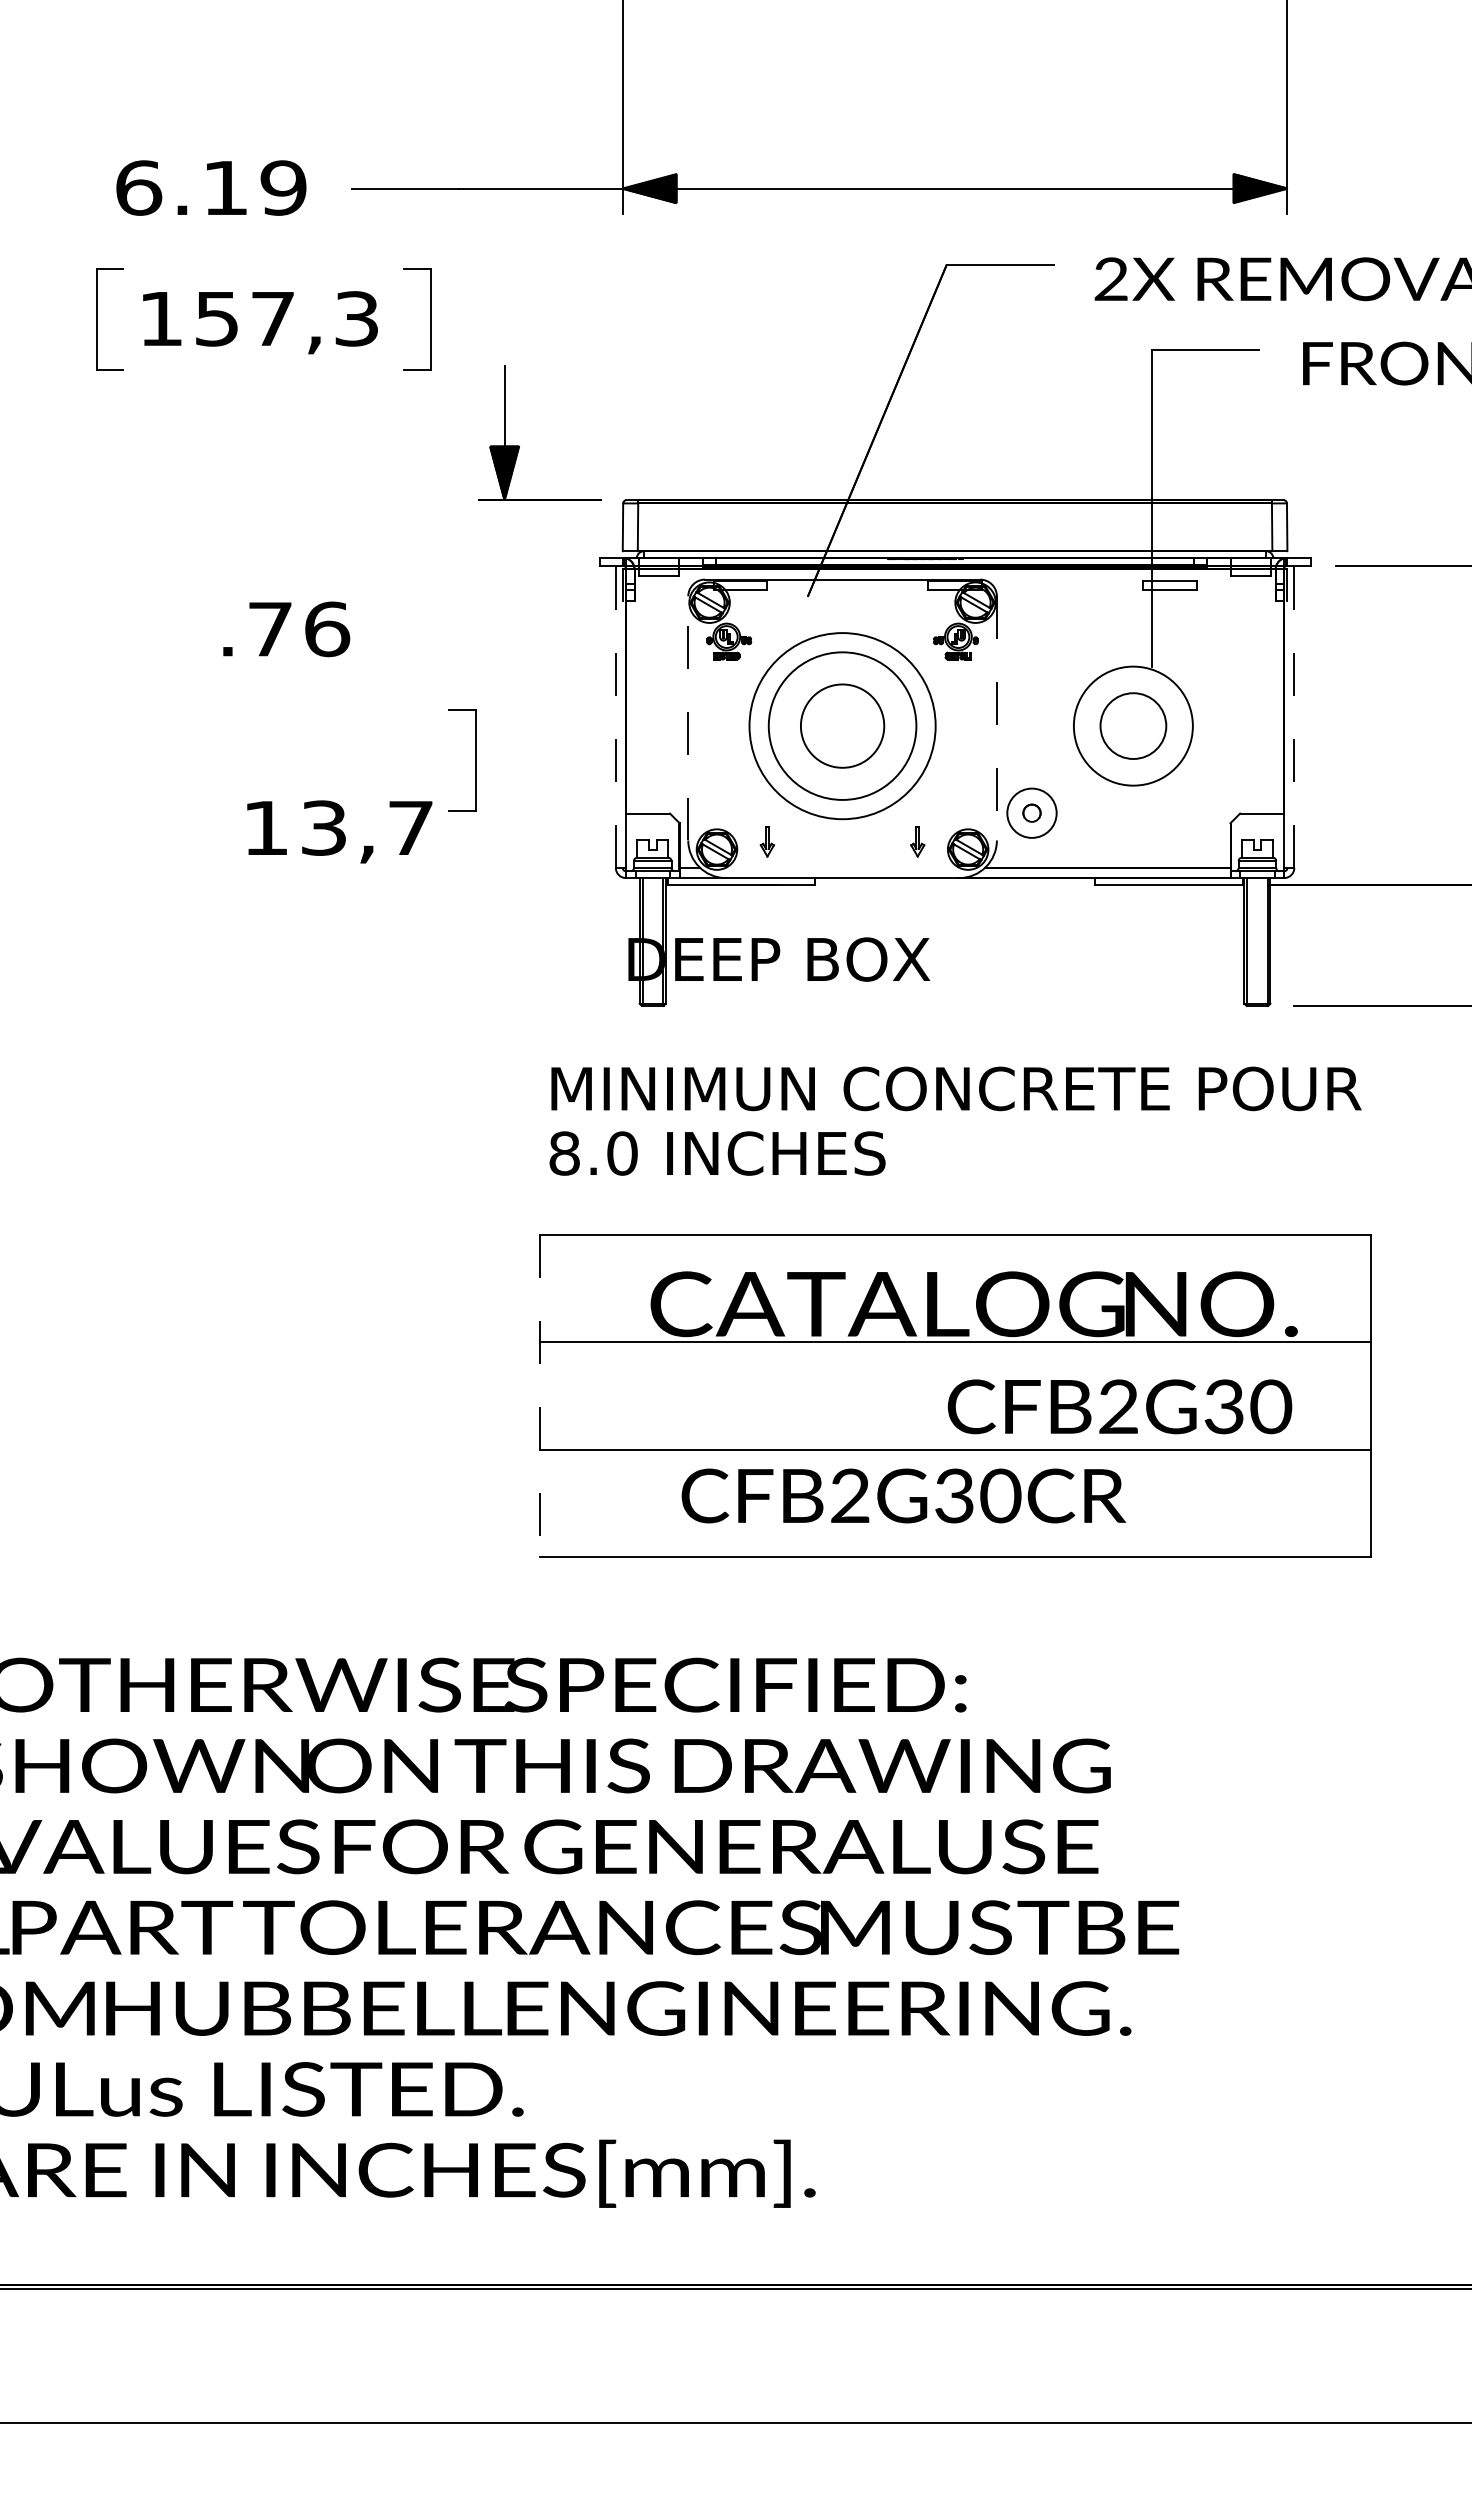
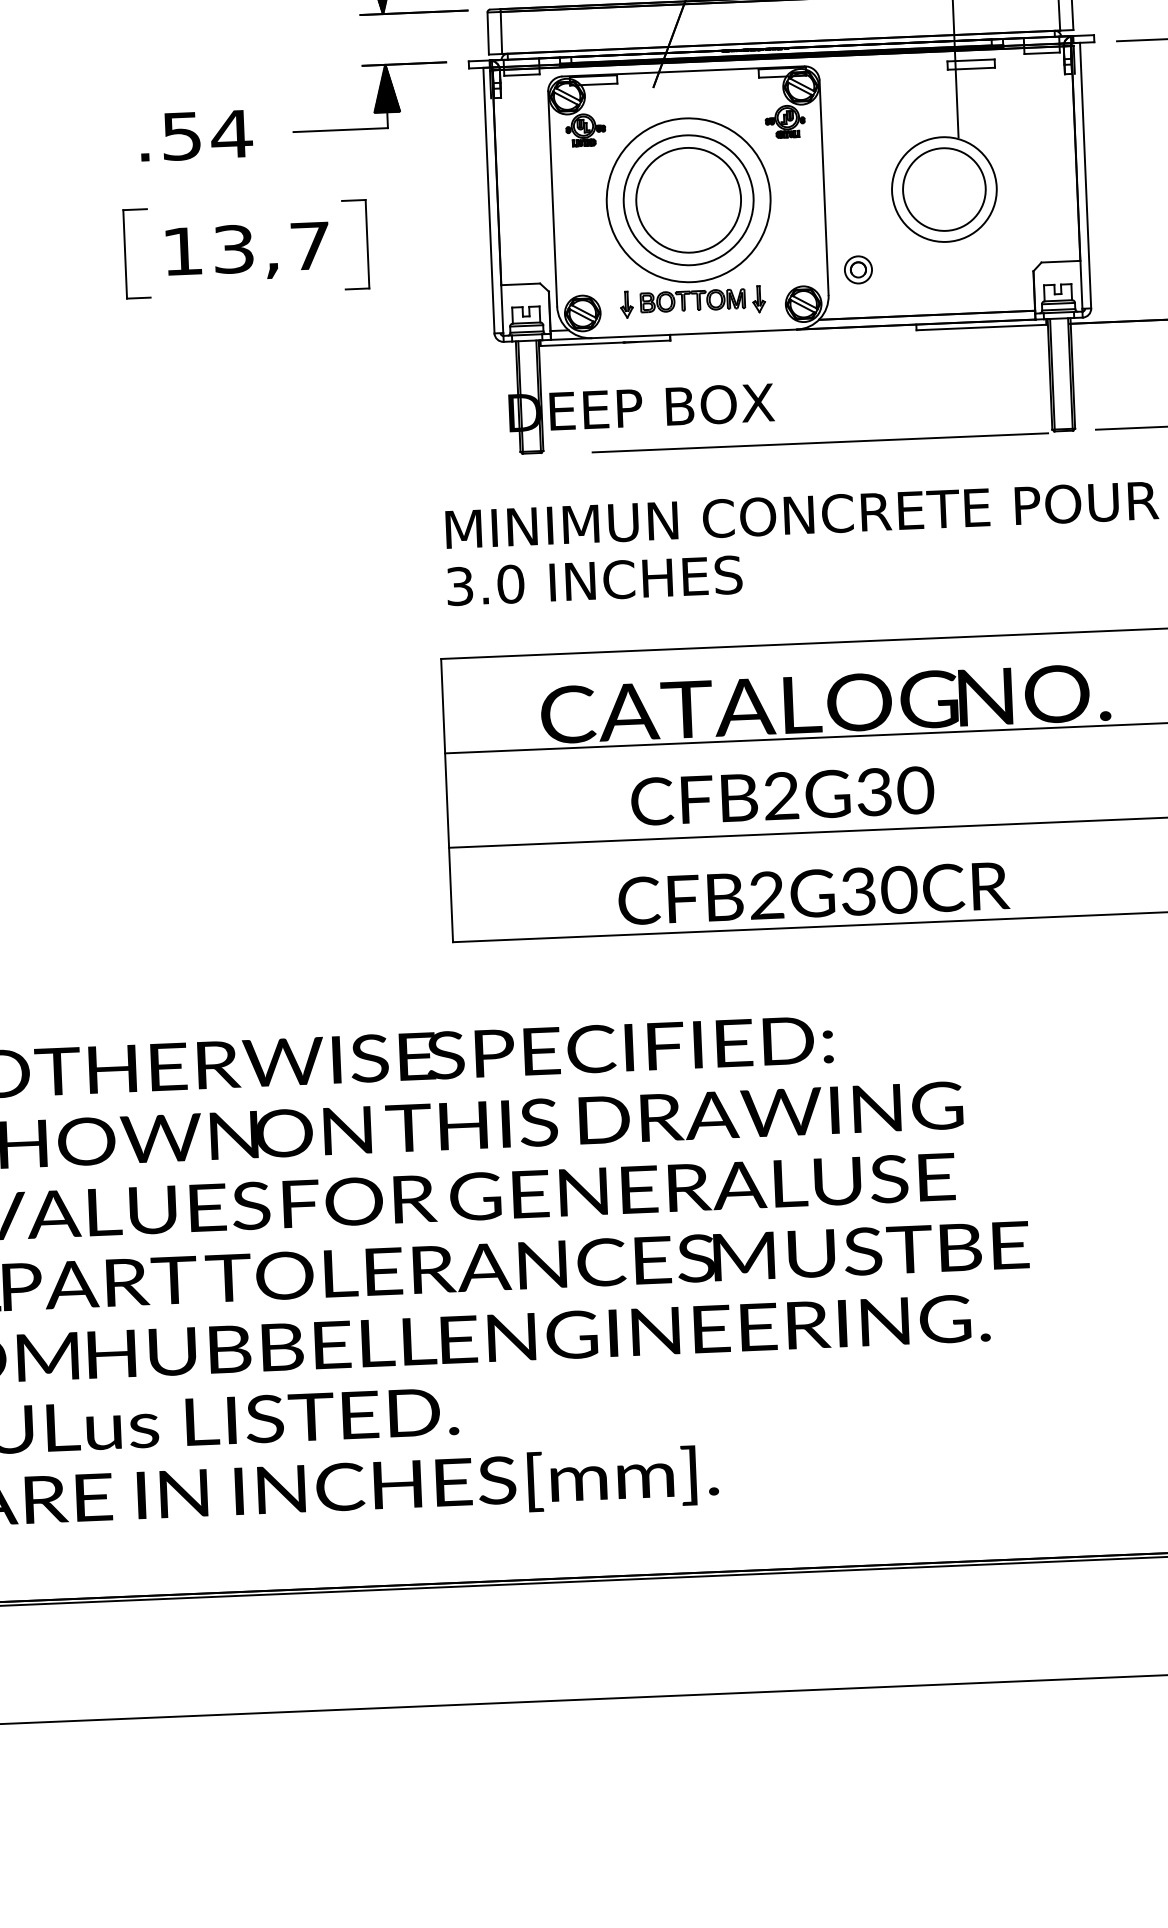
part: (493, 594) -> (376, 97), added
text: (299, 629) -> (207, 135), .76 -> .54
line: (615, 717) -> (488, 201), dashed -> solid
line: (688, 717) -> (552, 198), dashed -> solid
line: (1294, 717) -> (1085, 176), dashed -> solid
line: (996, 718) -> (823, 187), dashed -> solid
circle: (842, 725) -> (688, 199), size x1.43
circle: (1133, 725) -> (944, 189), size x1.43
part: (200, 760) -> (125, 254), added
circle: (1031, 812) -> (857, 269), size x0.62
text: (339, 831) -> (247, 251), moved
part: (842, 840) -> (692, 300), added
line: (980, 1007) -> (820, 442), added
text: (564, 1153) -> (459, 586), 8.0 -> 3.0
line: (539, 1396) -> (446, 800), dashed -> solid
text: (1119, 1406) -> (782, 795), moved
text: (903, 1495) -> (813, 893), moved

